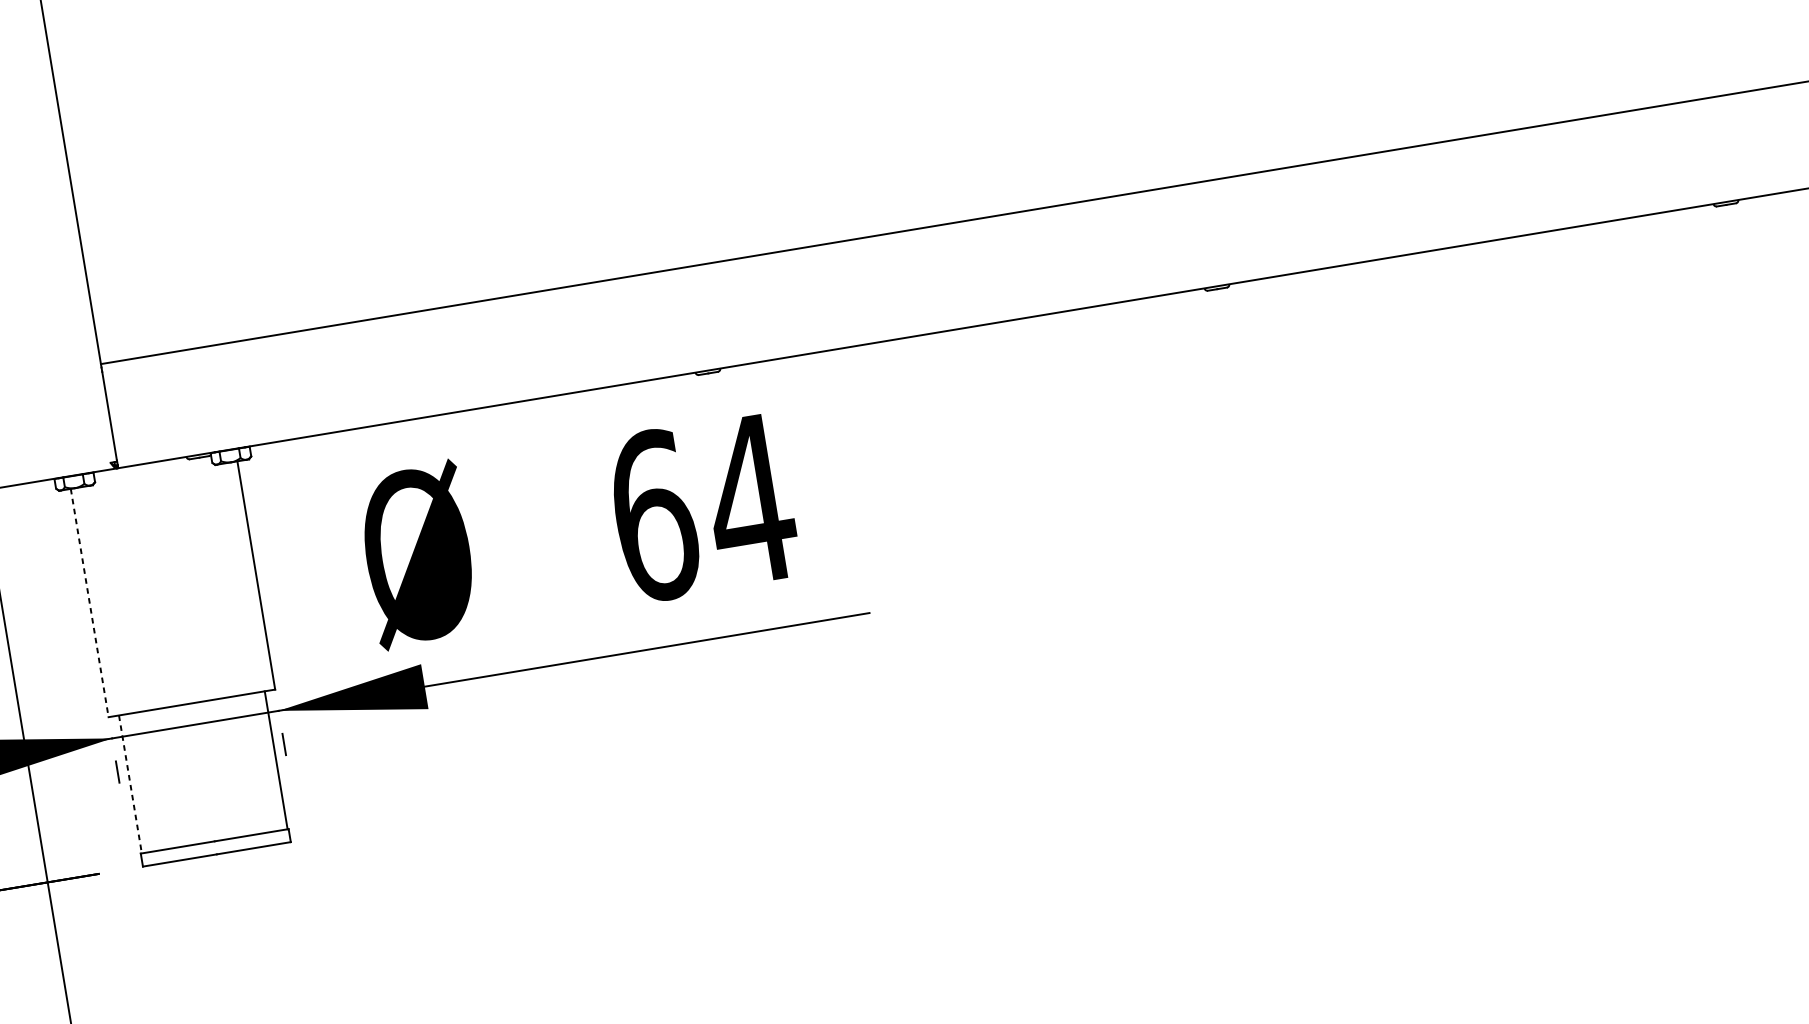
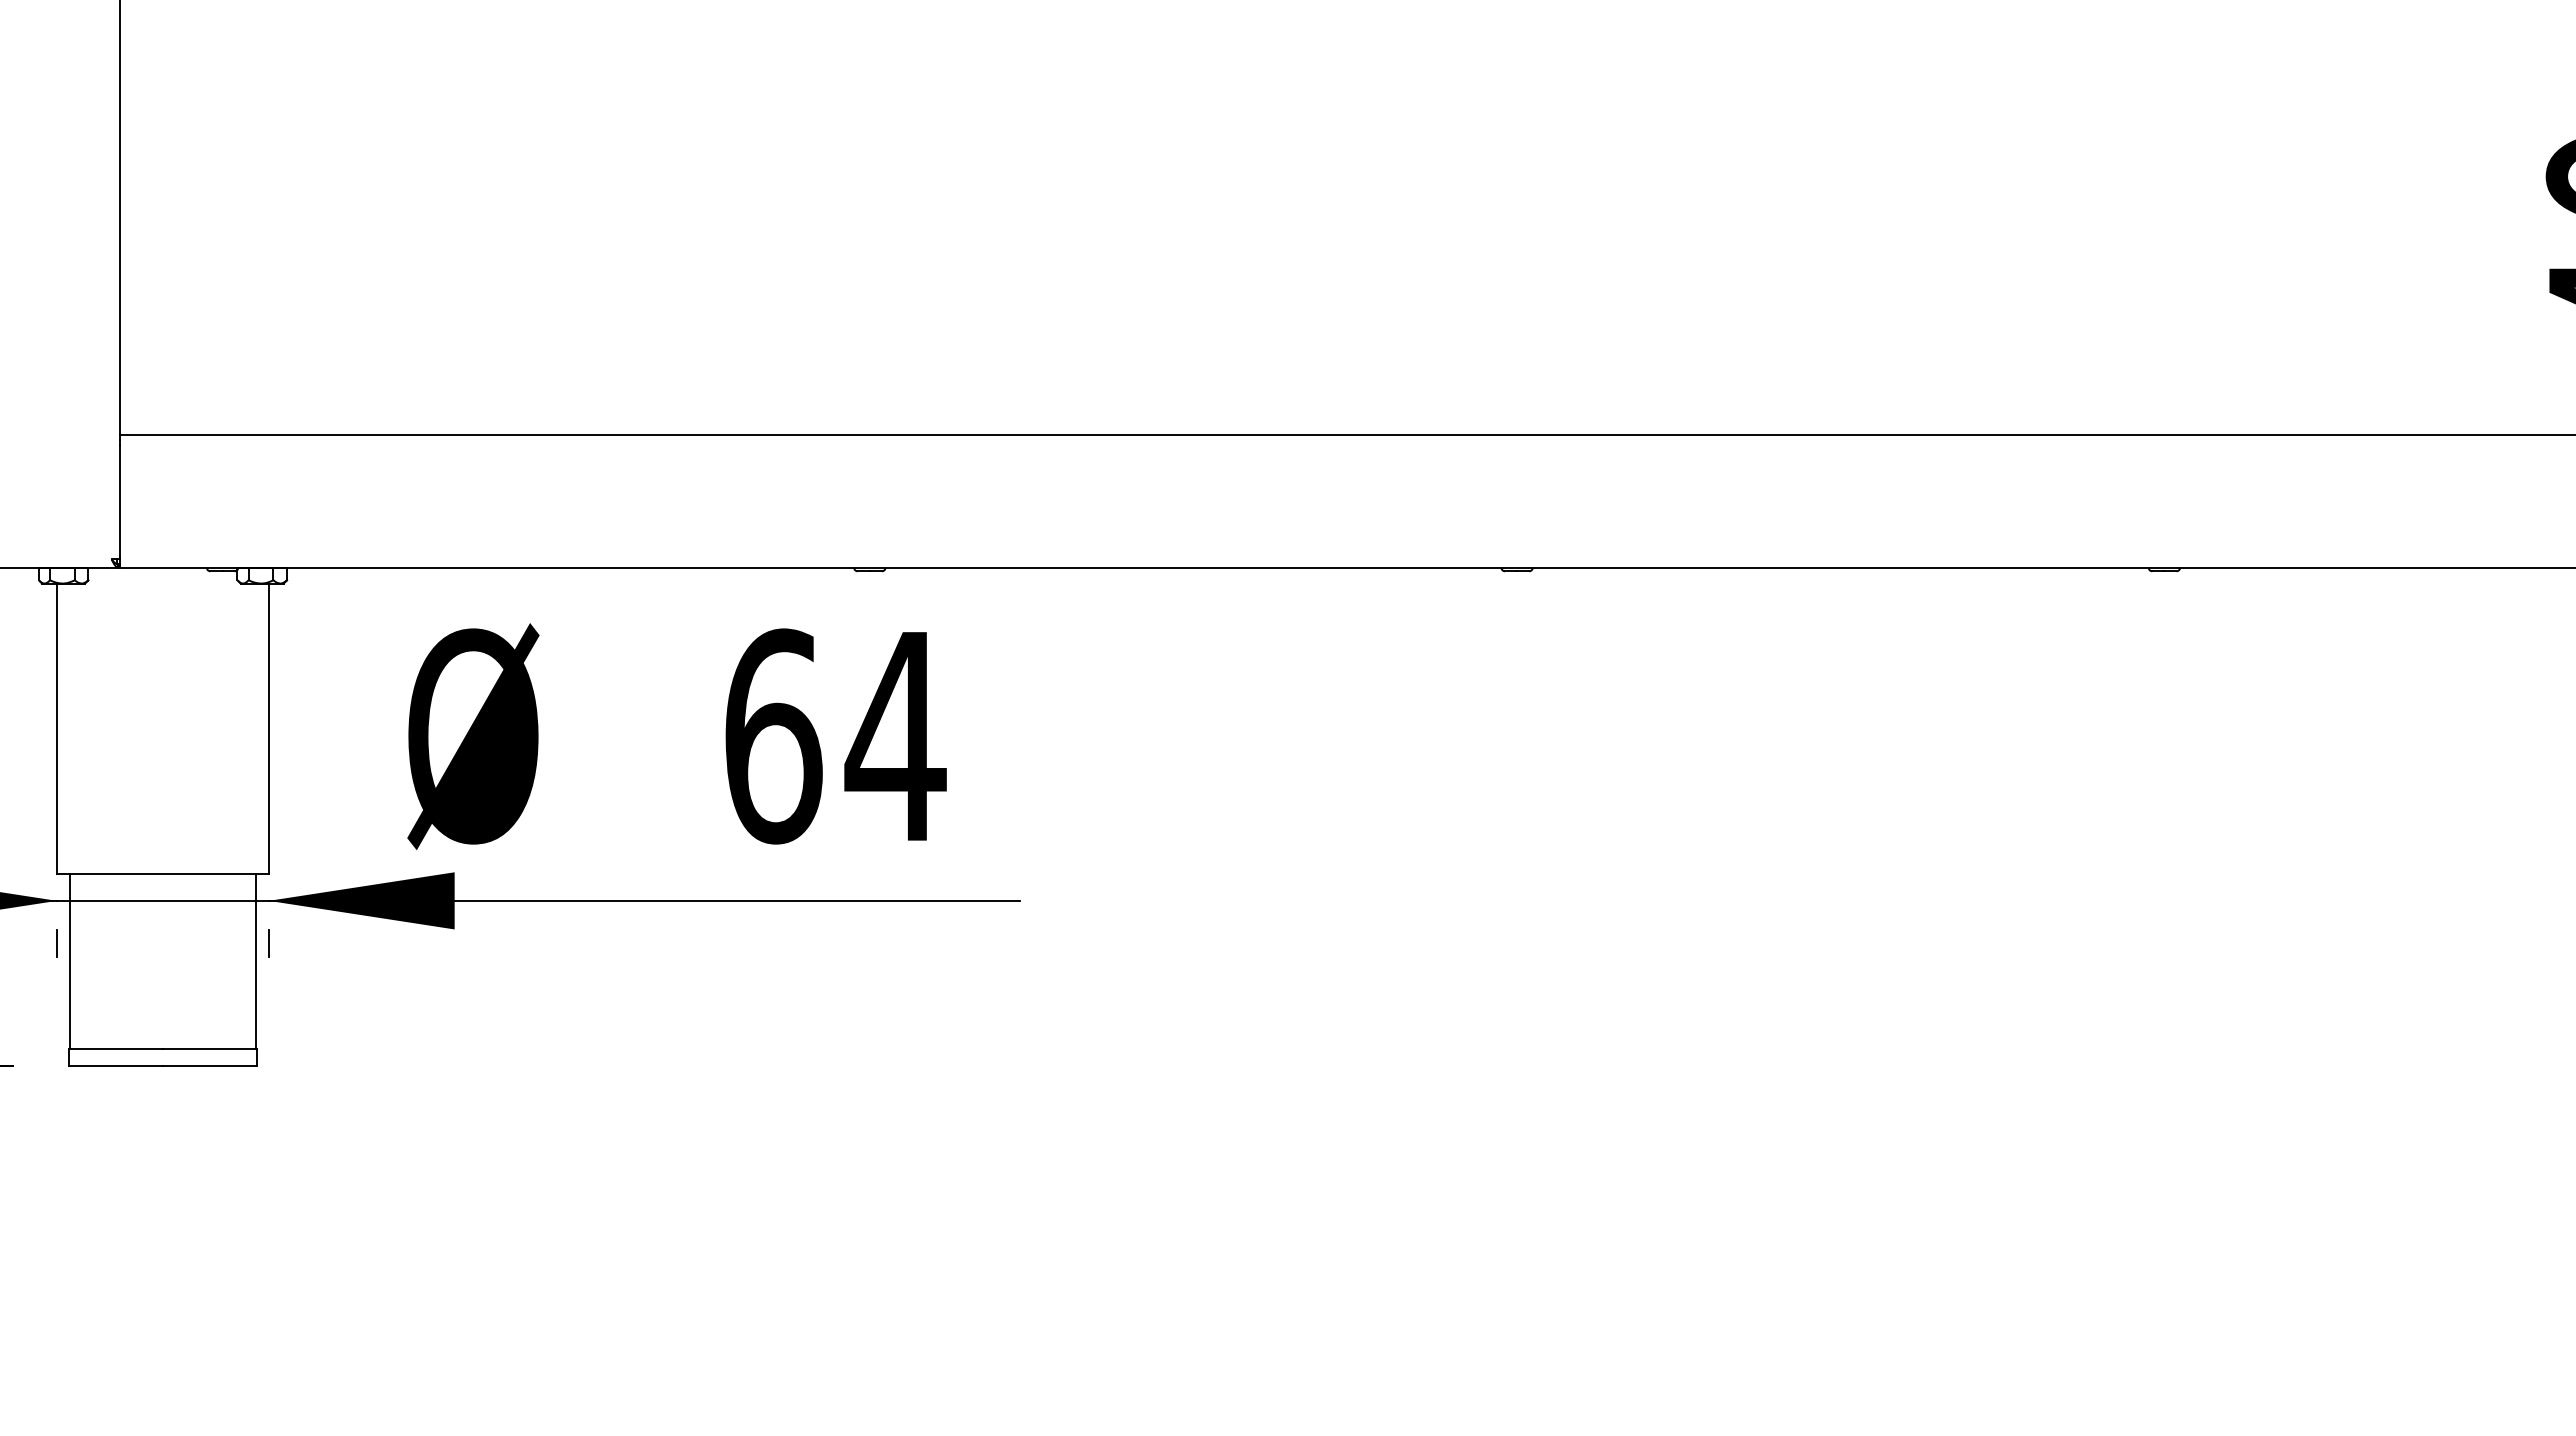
line: (90, 603) -> (57, 729), dashed -> solid
line: (130, 784) -> (70, 961), dashed -> solid

